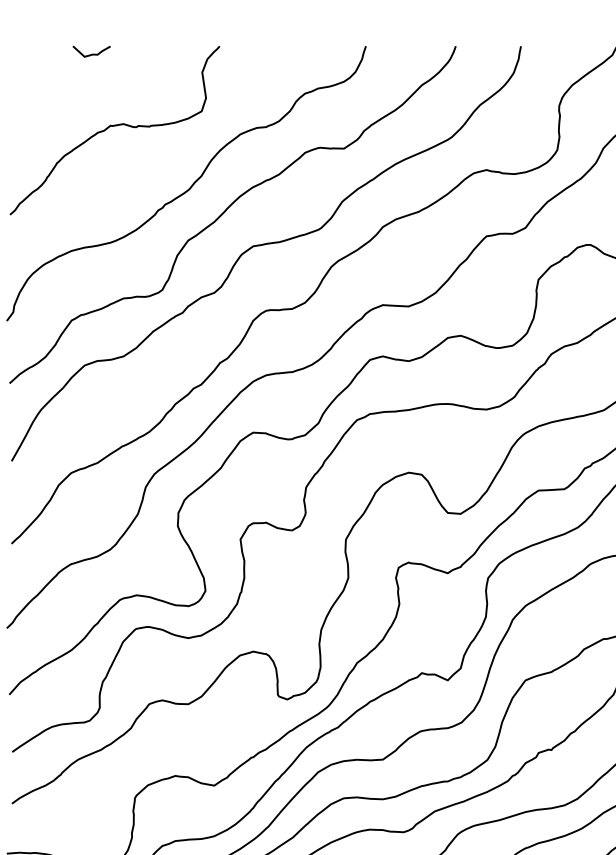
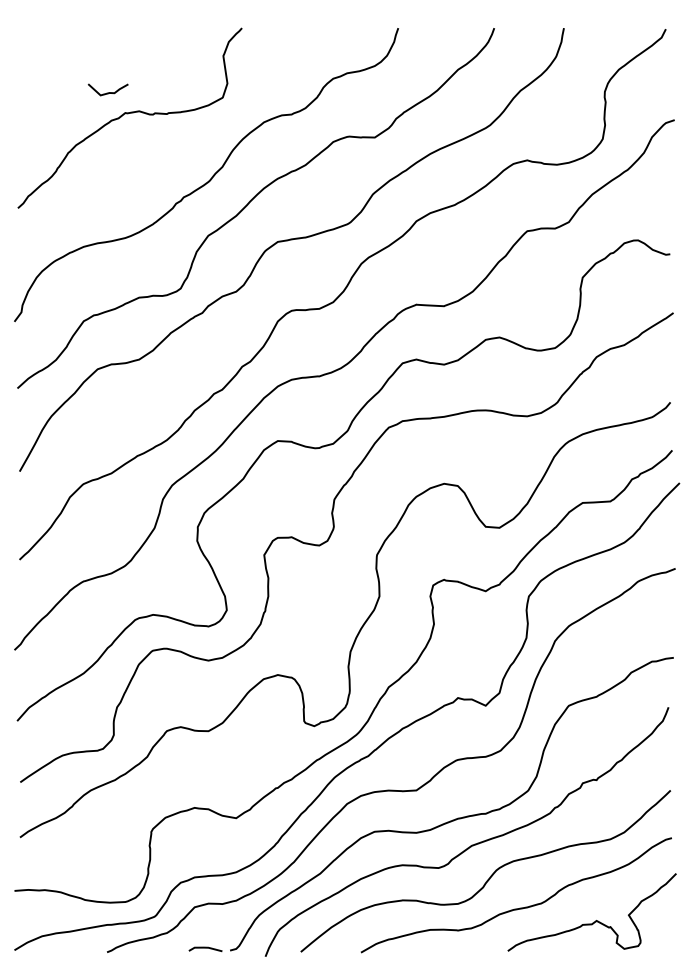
curve: (91, 54) -> (107, 92), moved

